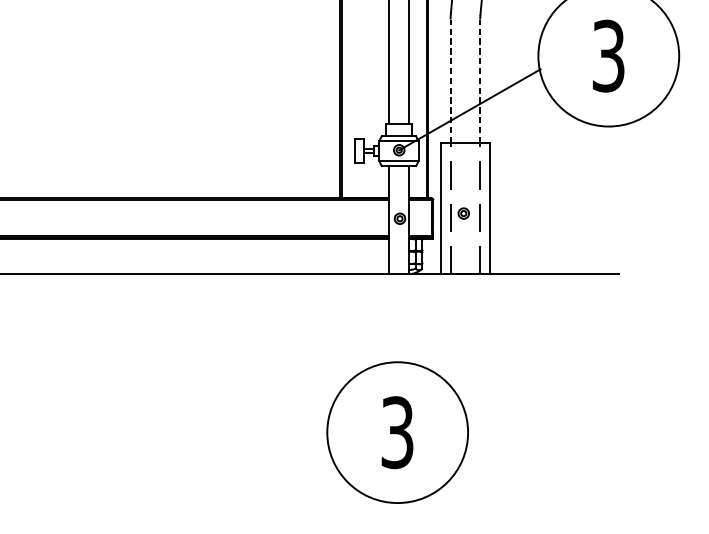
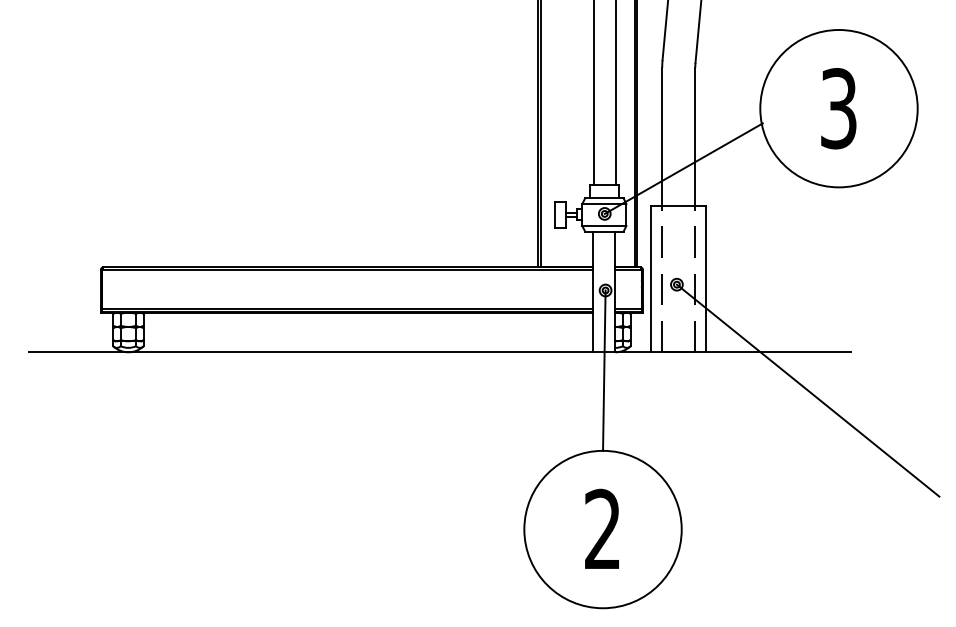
line: (450, 81) -> (662, 136), dashed -> solid
line: (480, 81) -> (695, 136), dashed -> solid
line: (399, 290) -> (604, 370), added
line: (580, 308) -> (807, 390), added
text: (397, 432) -> (602, 529), 3 -> 2

